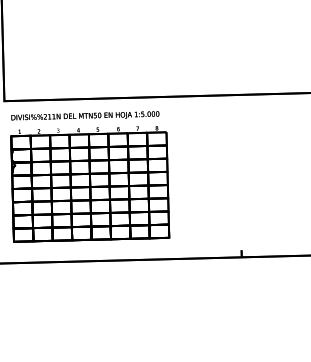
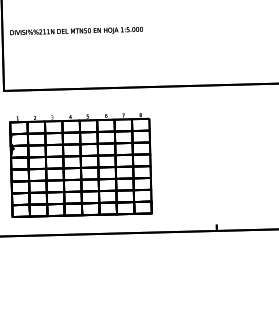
text: (85, 115) -> (76, 30), moved

